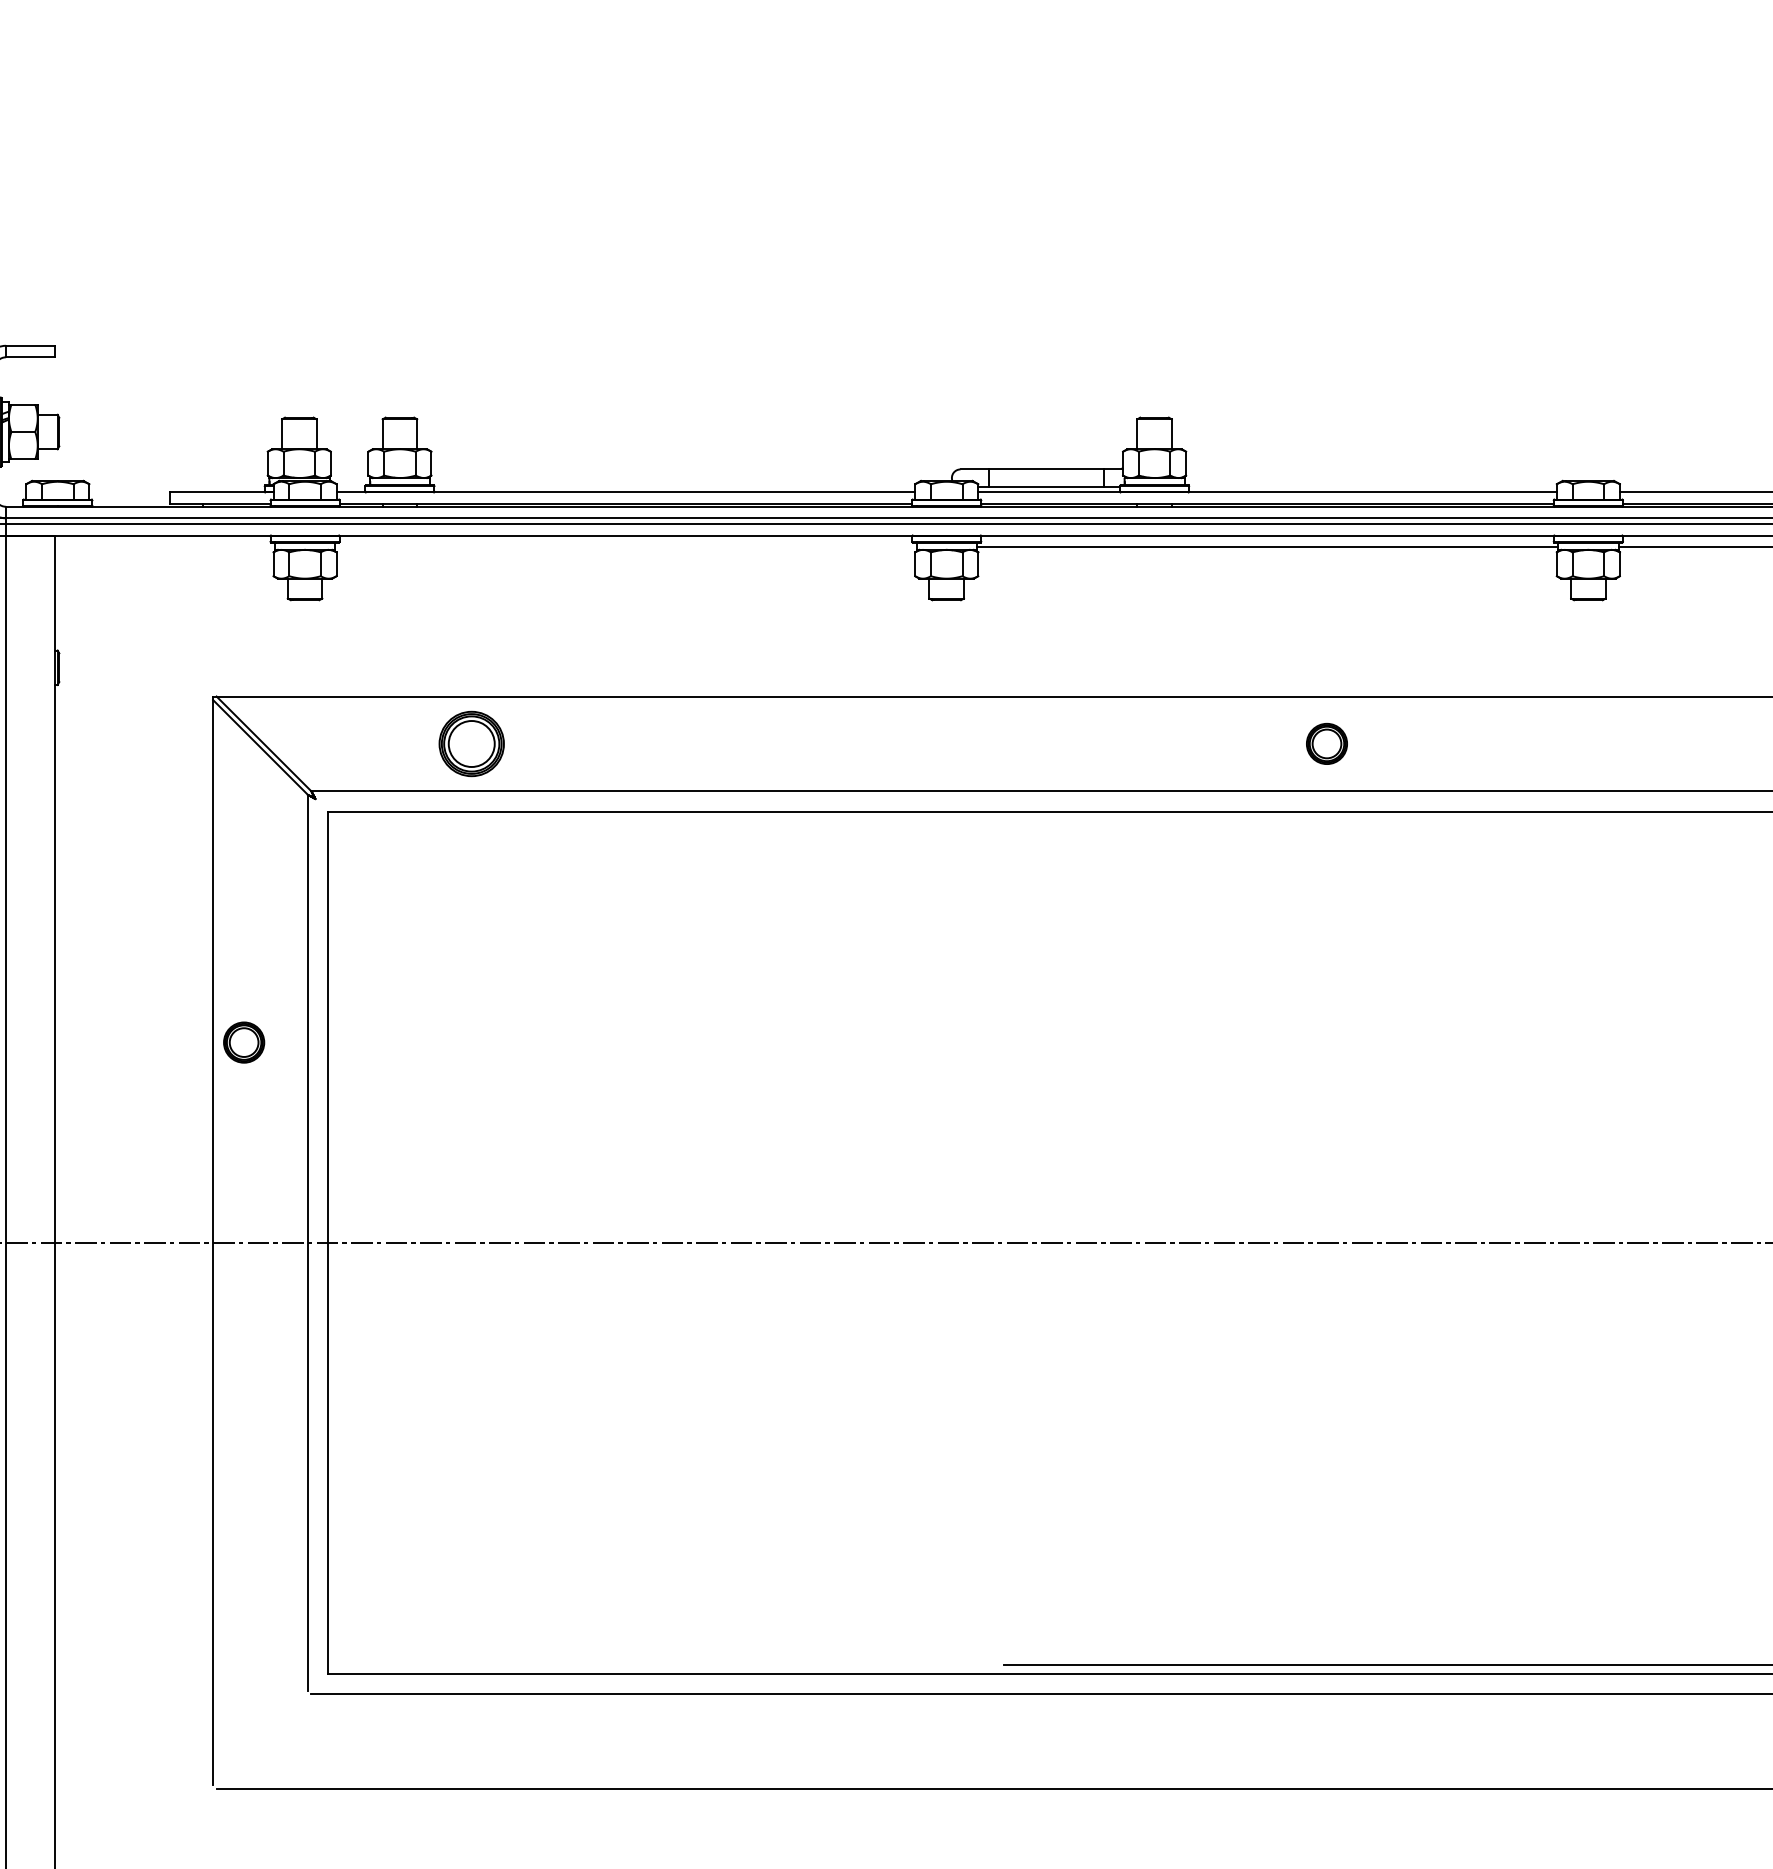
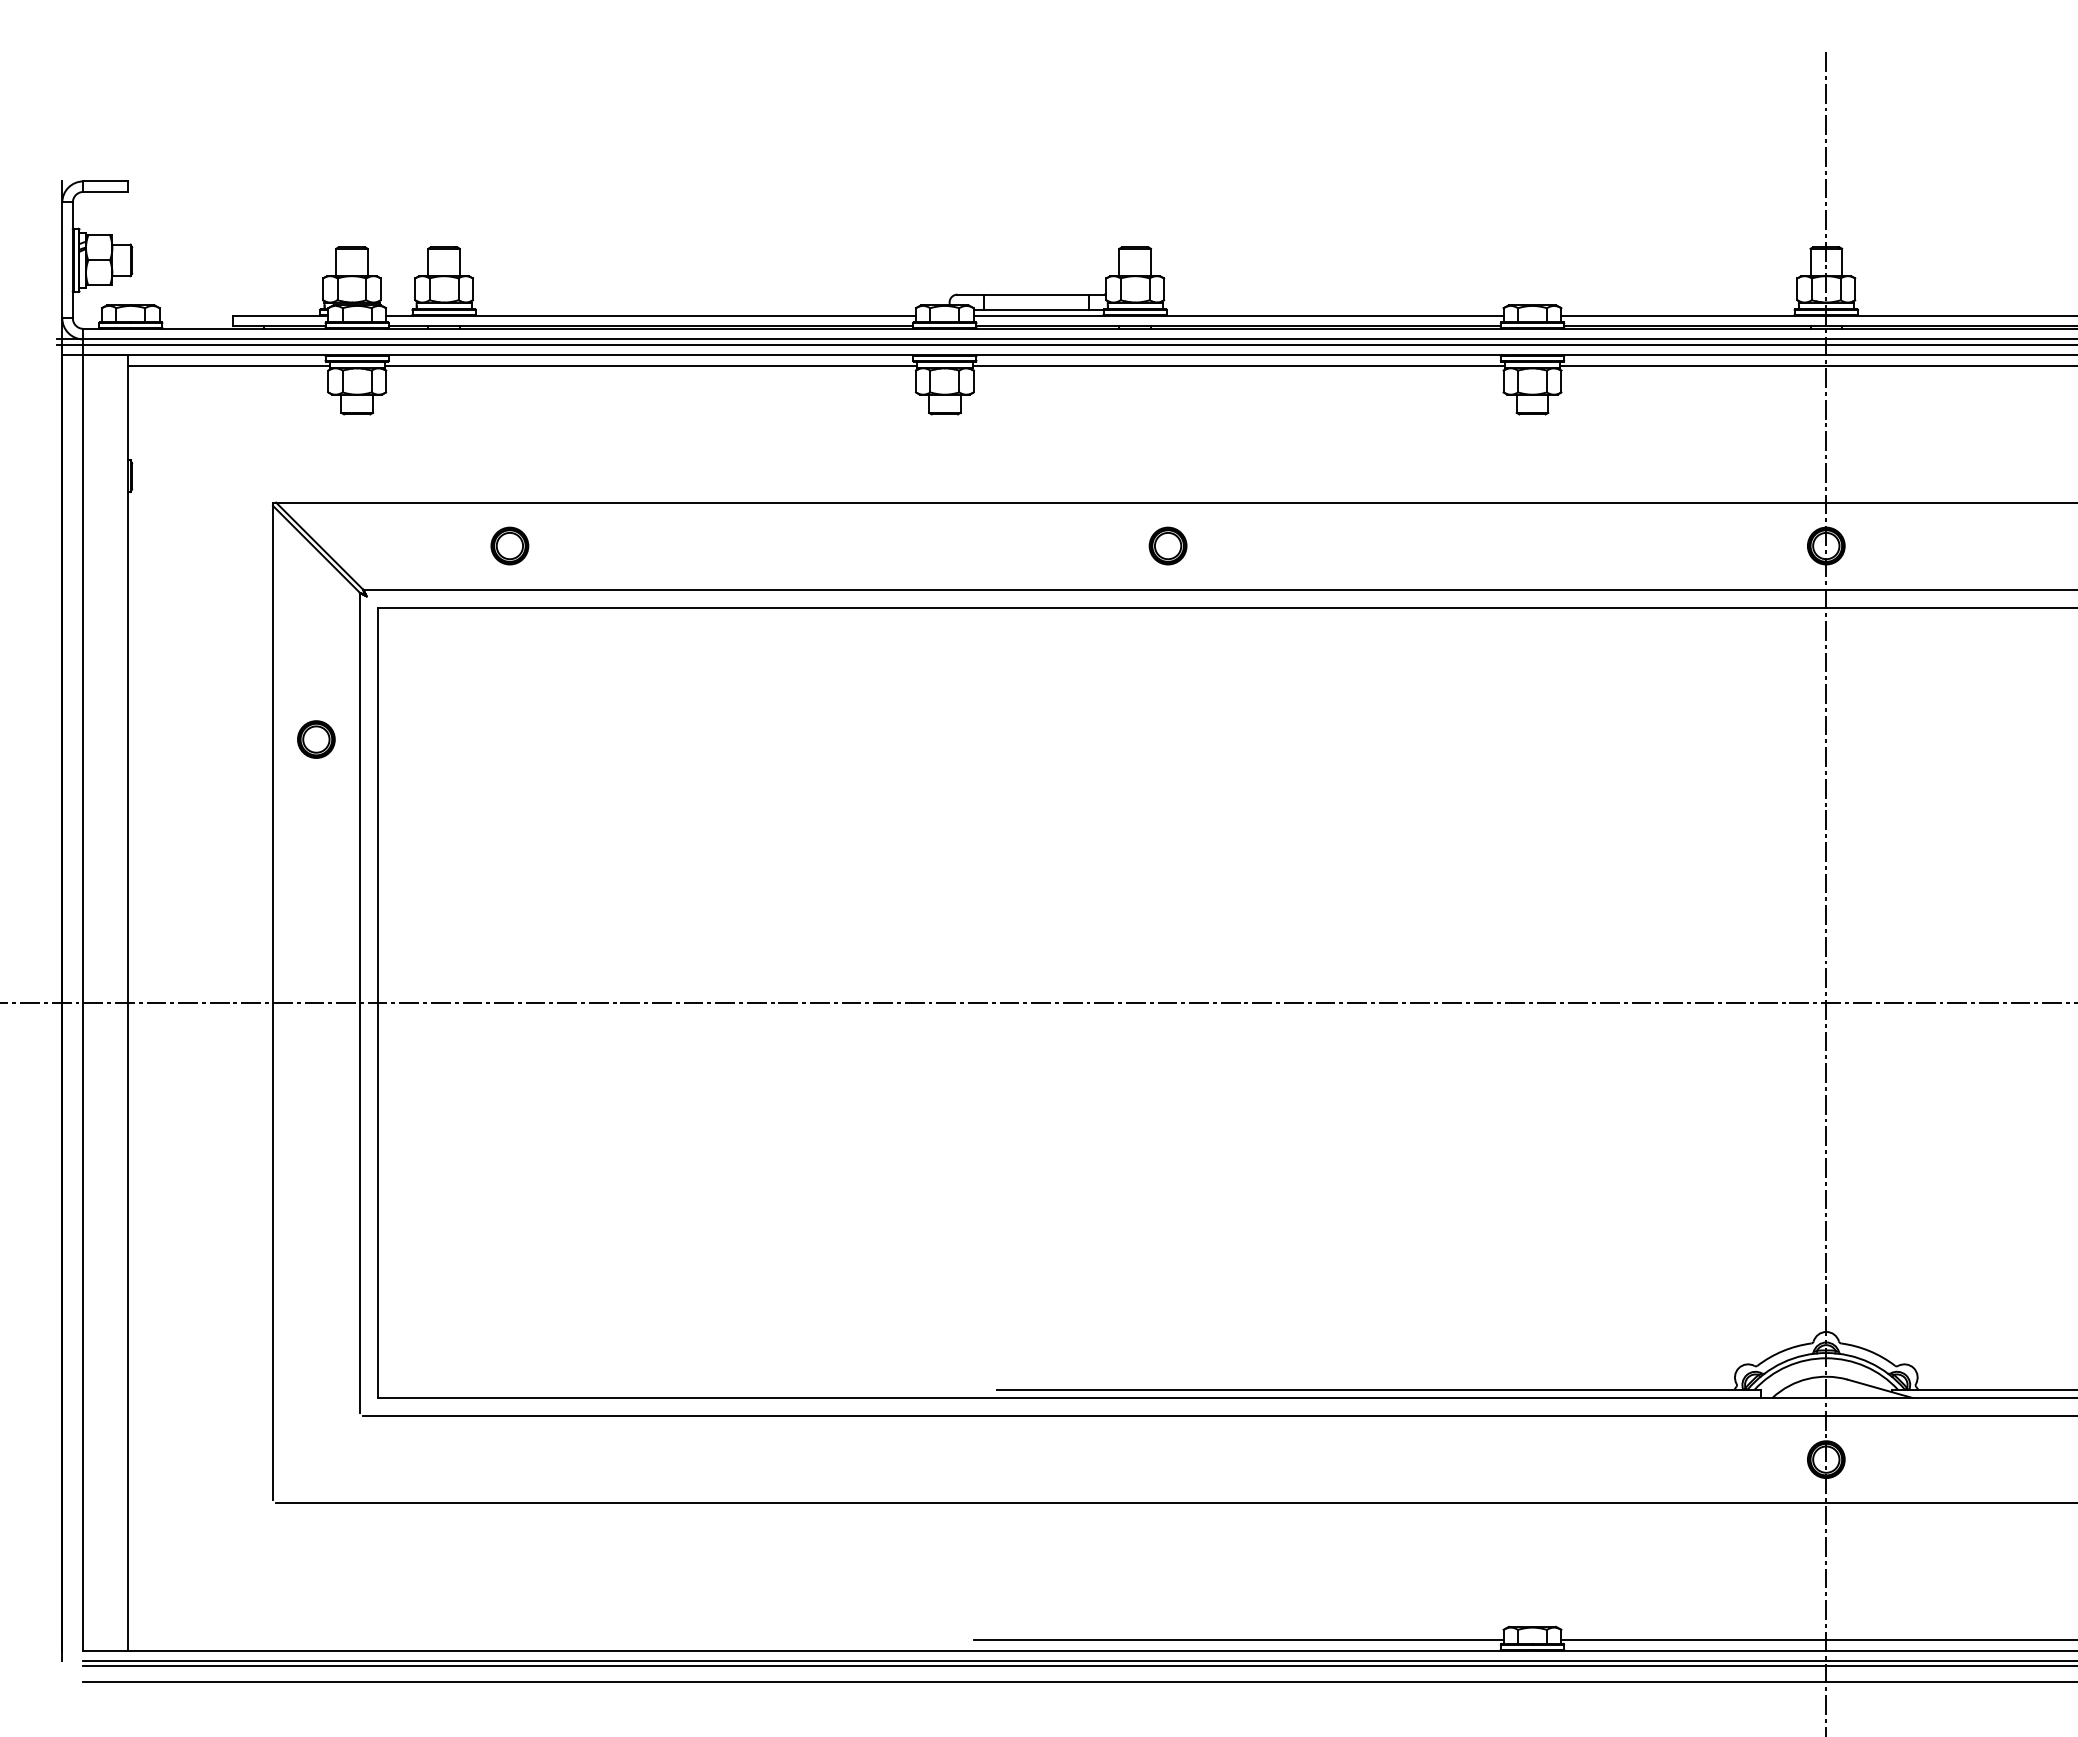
line: (164, 546) -> (228, 365), added
line: (625, 546) -> (650, 365), added
part: (471, 743) -> (509, 545), size x0.62
part: (1326, 743) -> (1167, 545), moved
part: (244, 1042) -> (316, 739), moved

